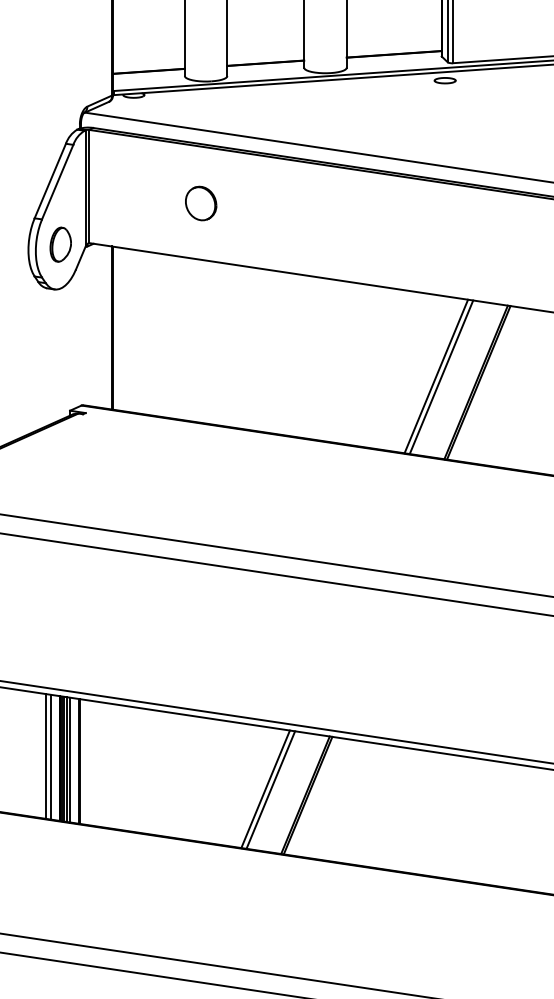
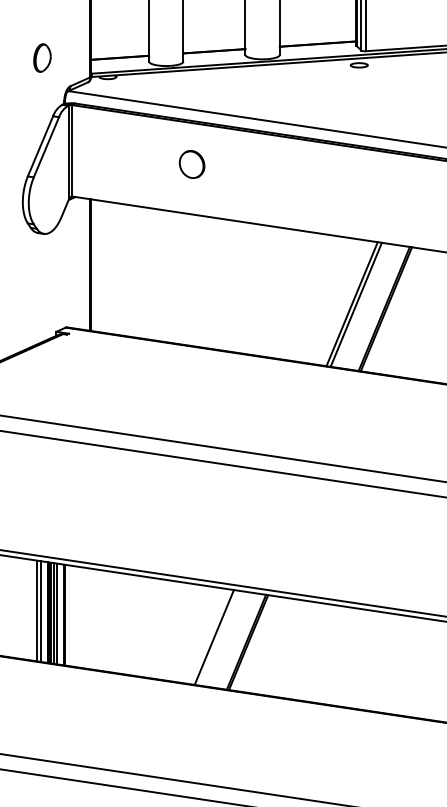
part: (201, 203) -> (192, 164), moved
part: (60, 244) -> (42, 57), moved
line: (270, 789) -> (218, 637), removed

